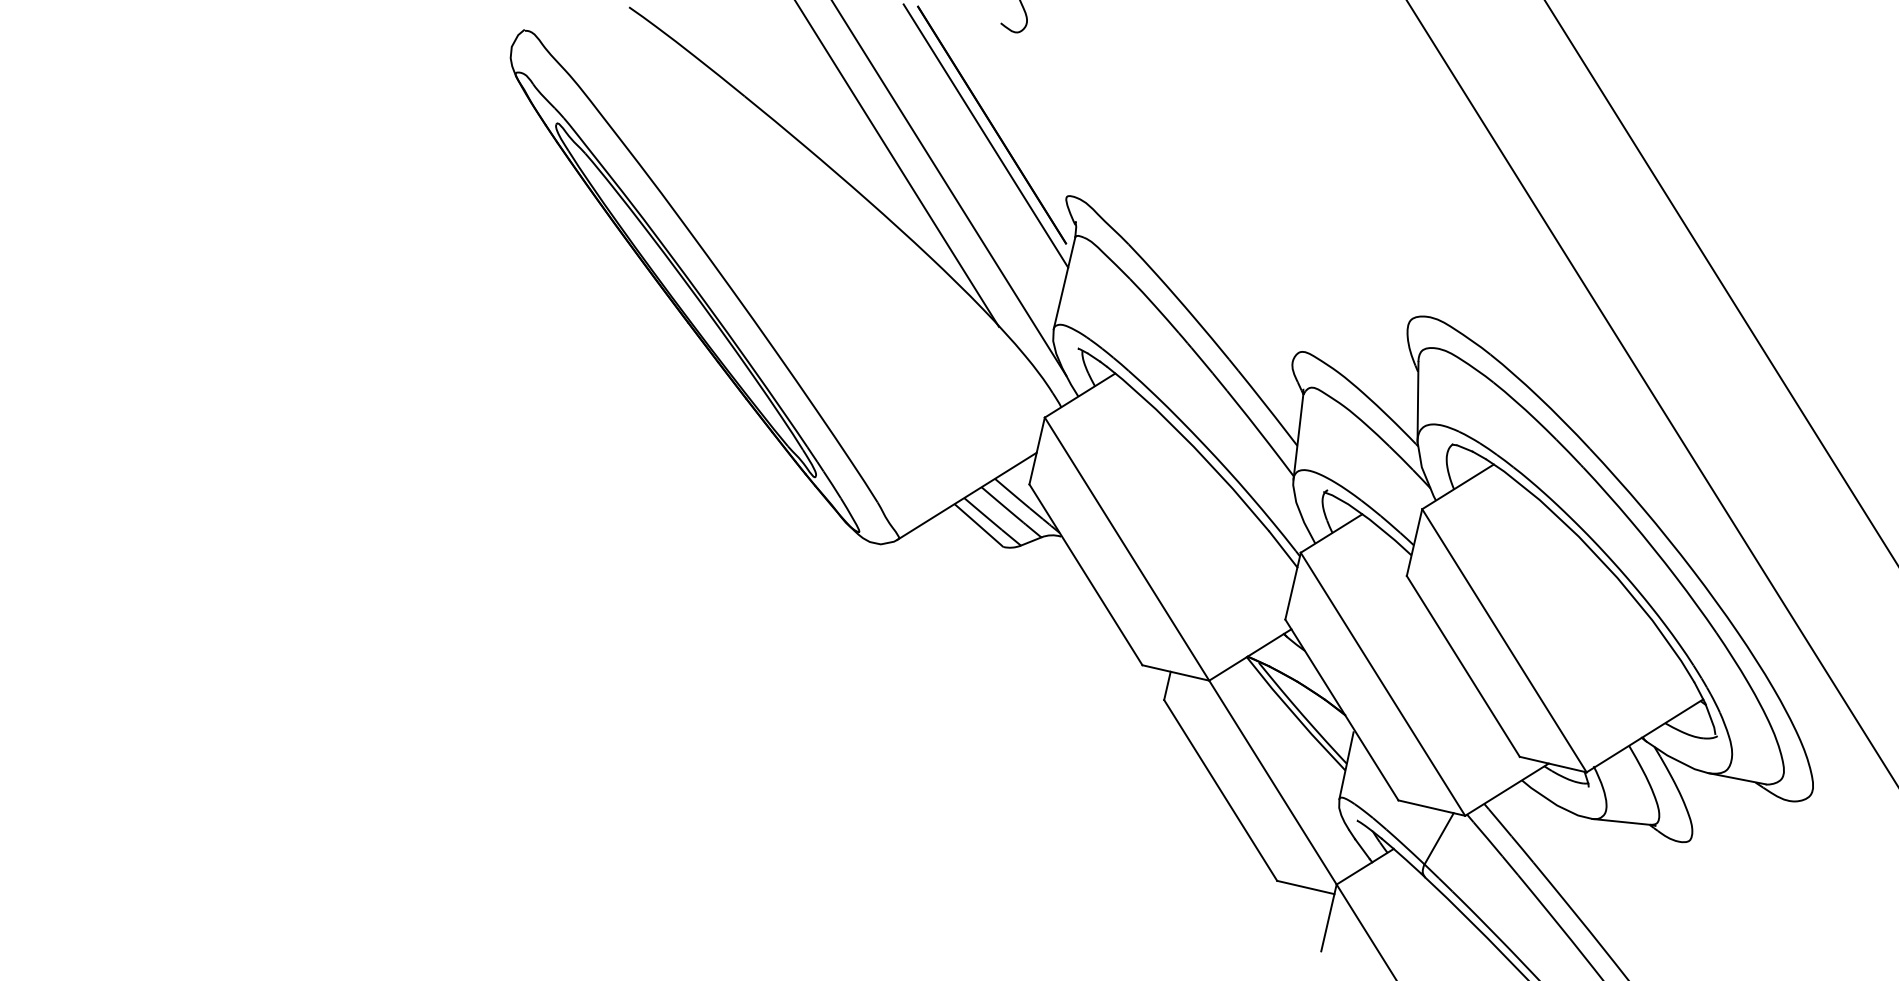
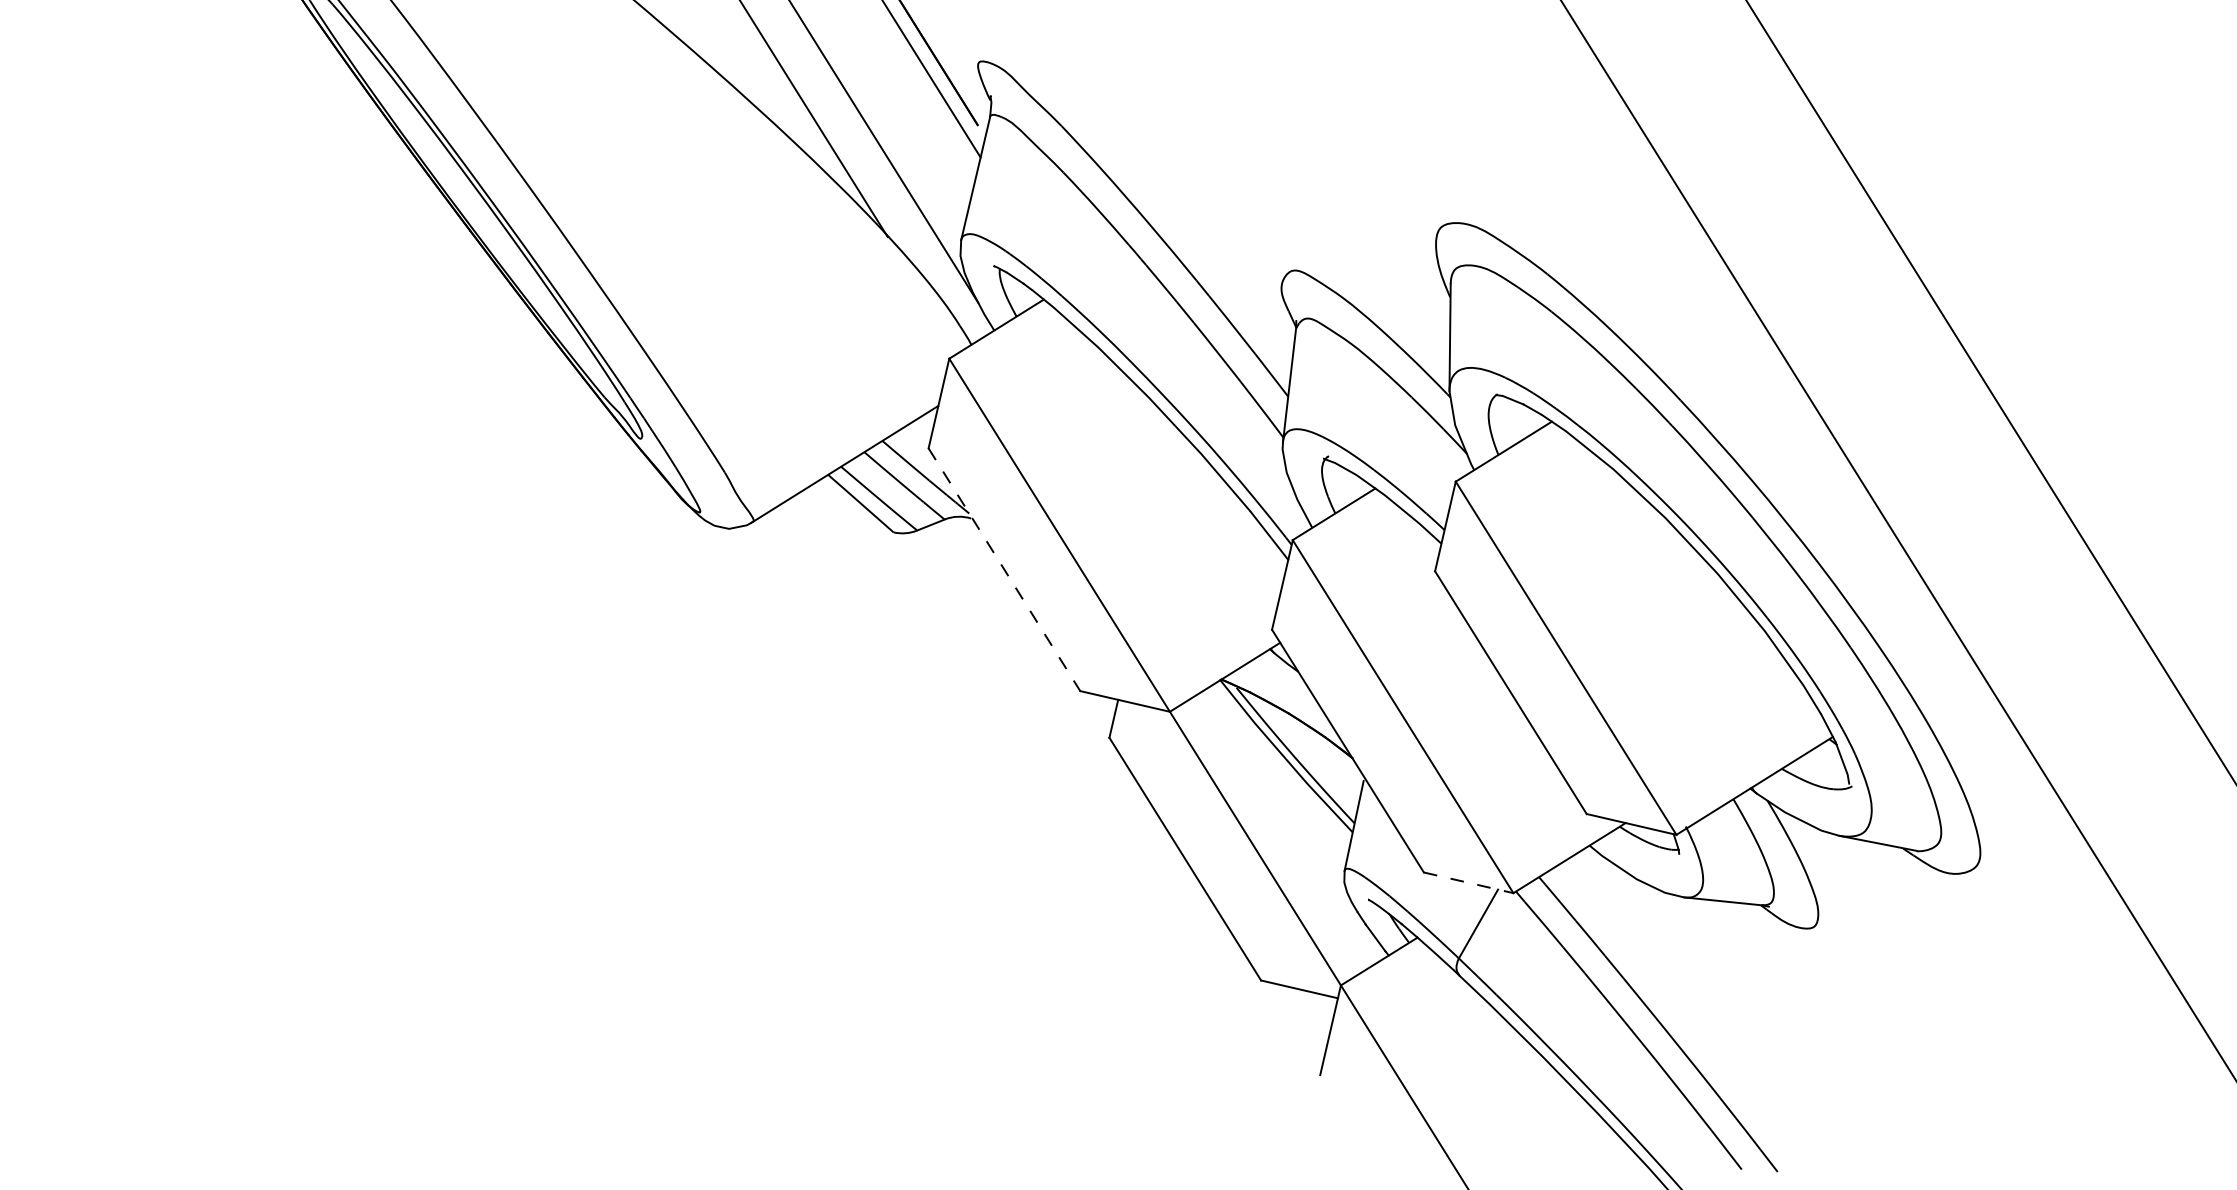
line: (1085, 574) -> (1003, 569), solid -> dashed
line: (1432, 808) -> (1469, 883), solid -> dashed

